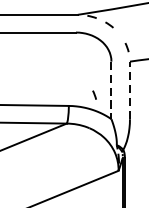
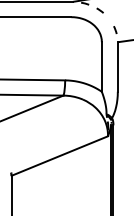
line: (111, 90) -> (101, 67), dashed -> solid
line: (129, 90) -> (117, 67), dashed -> solid
curve: (94, 94) -> (87, 70), removed

